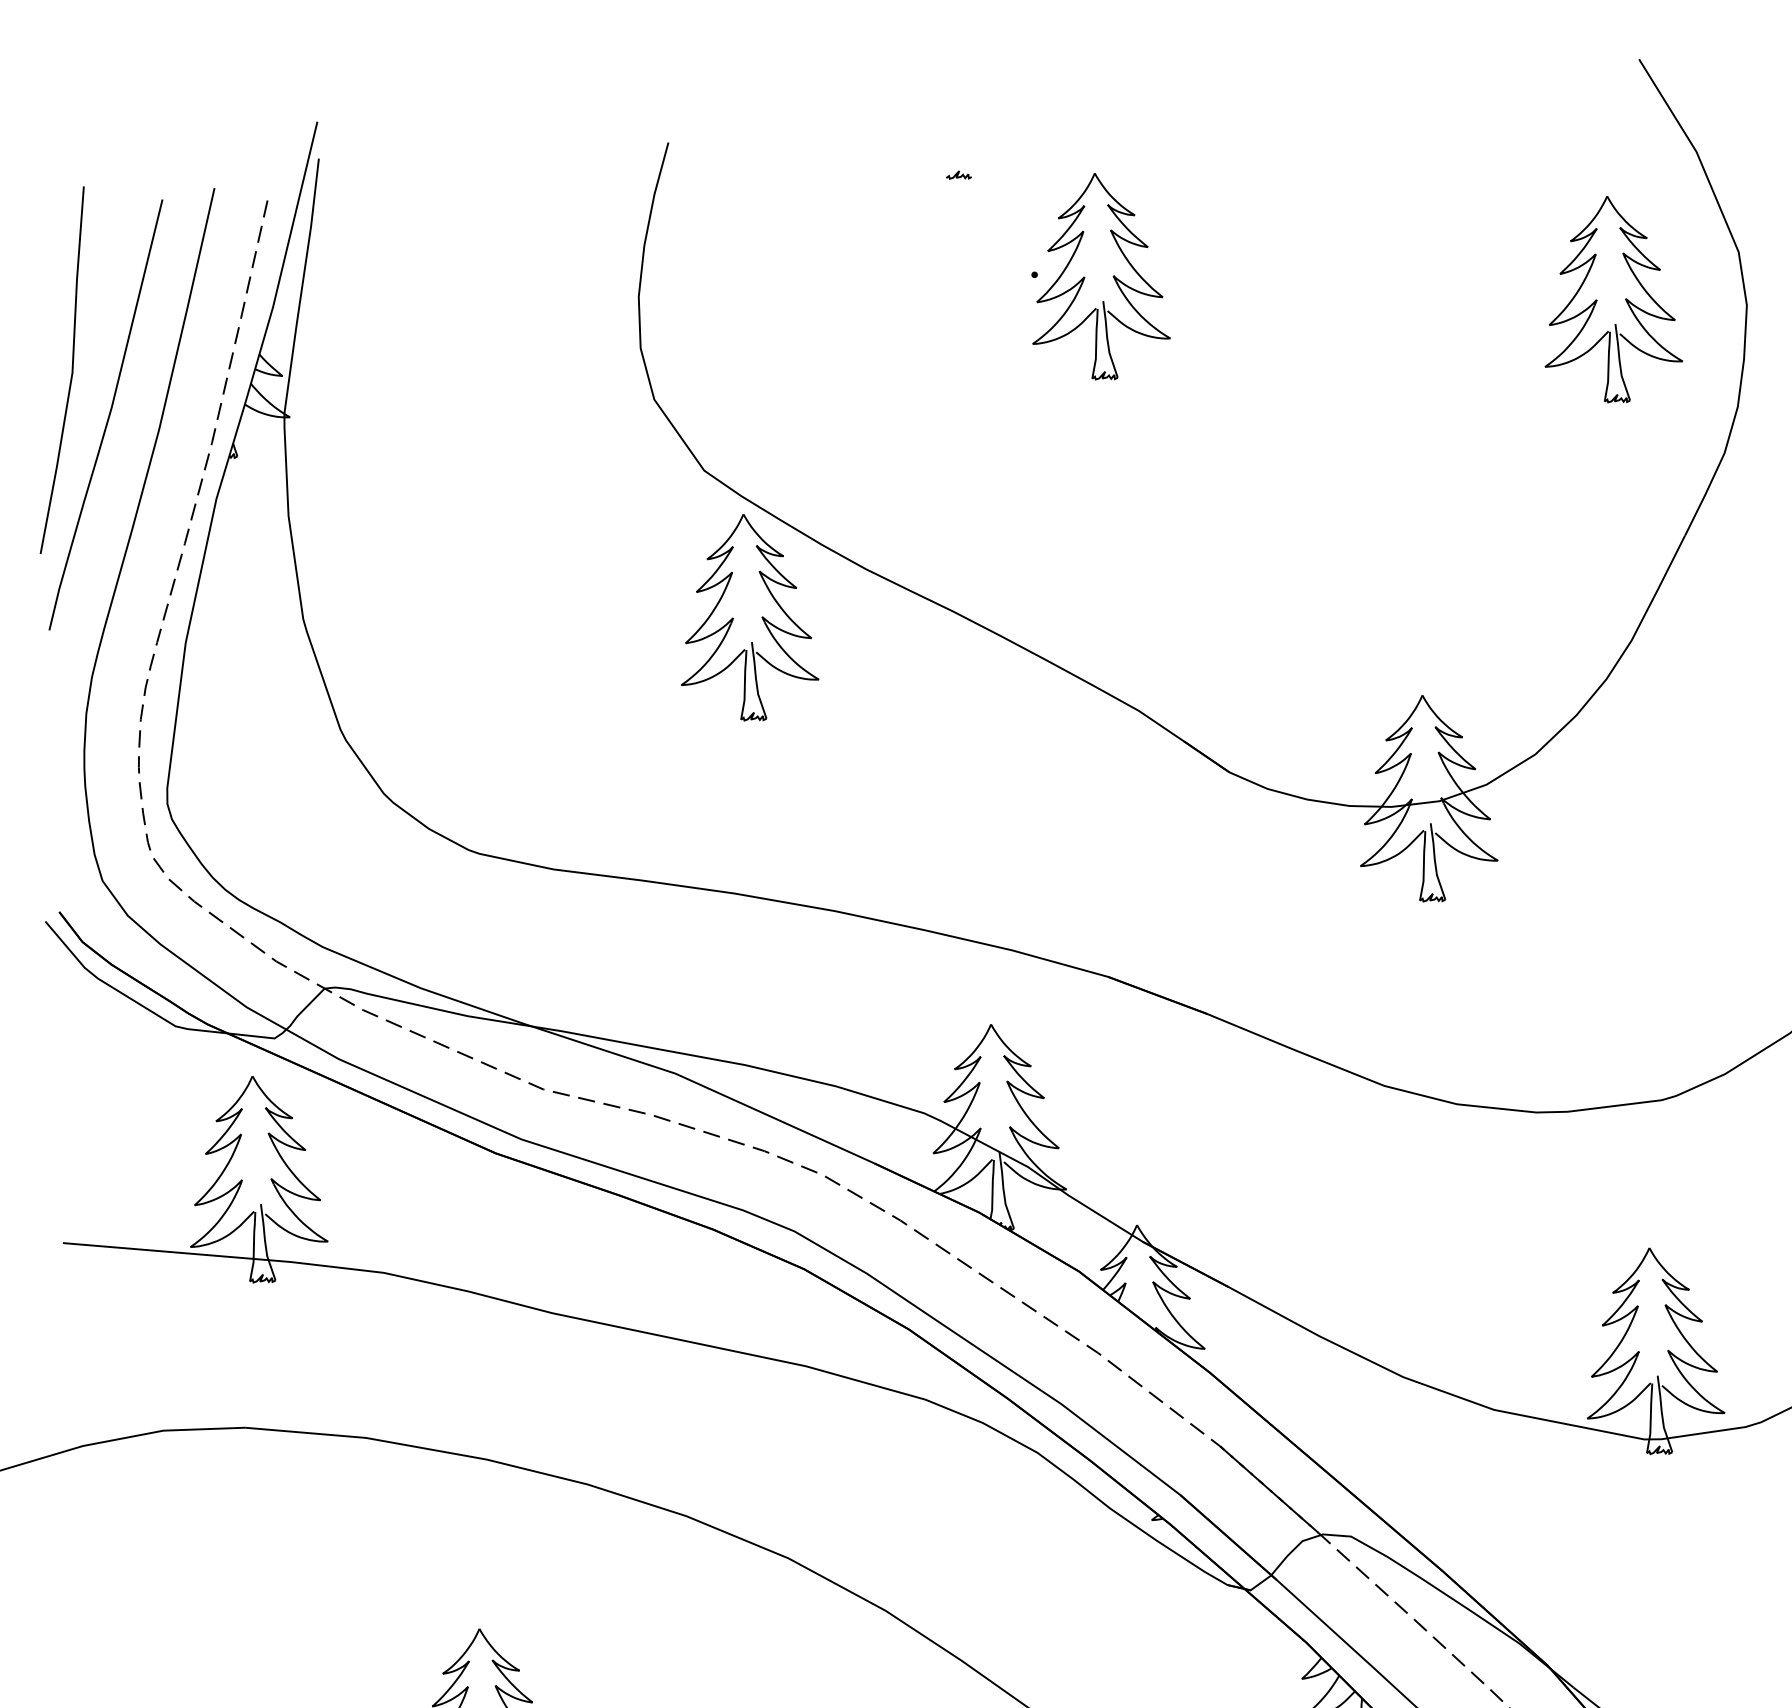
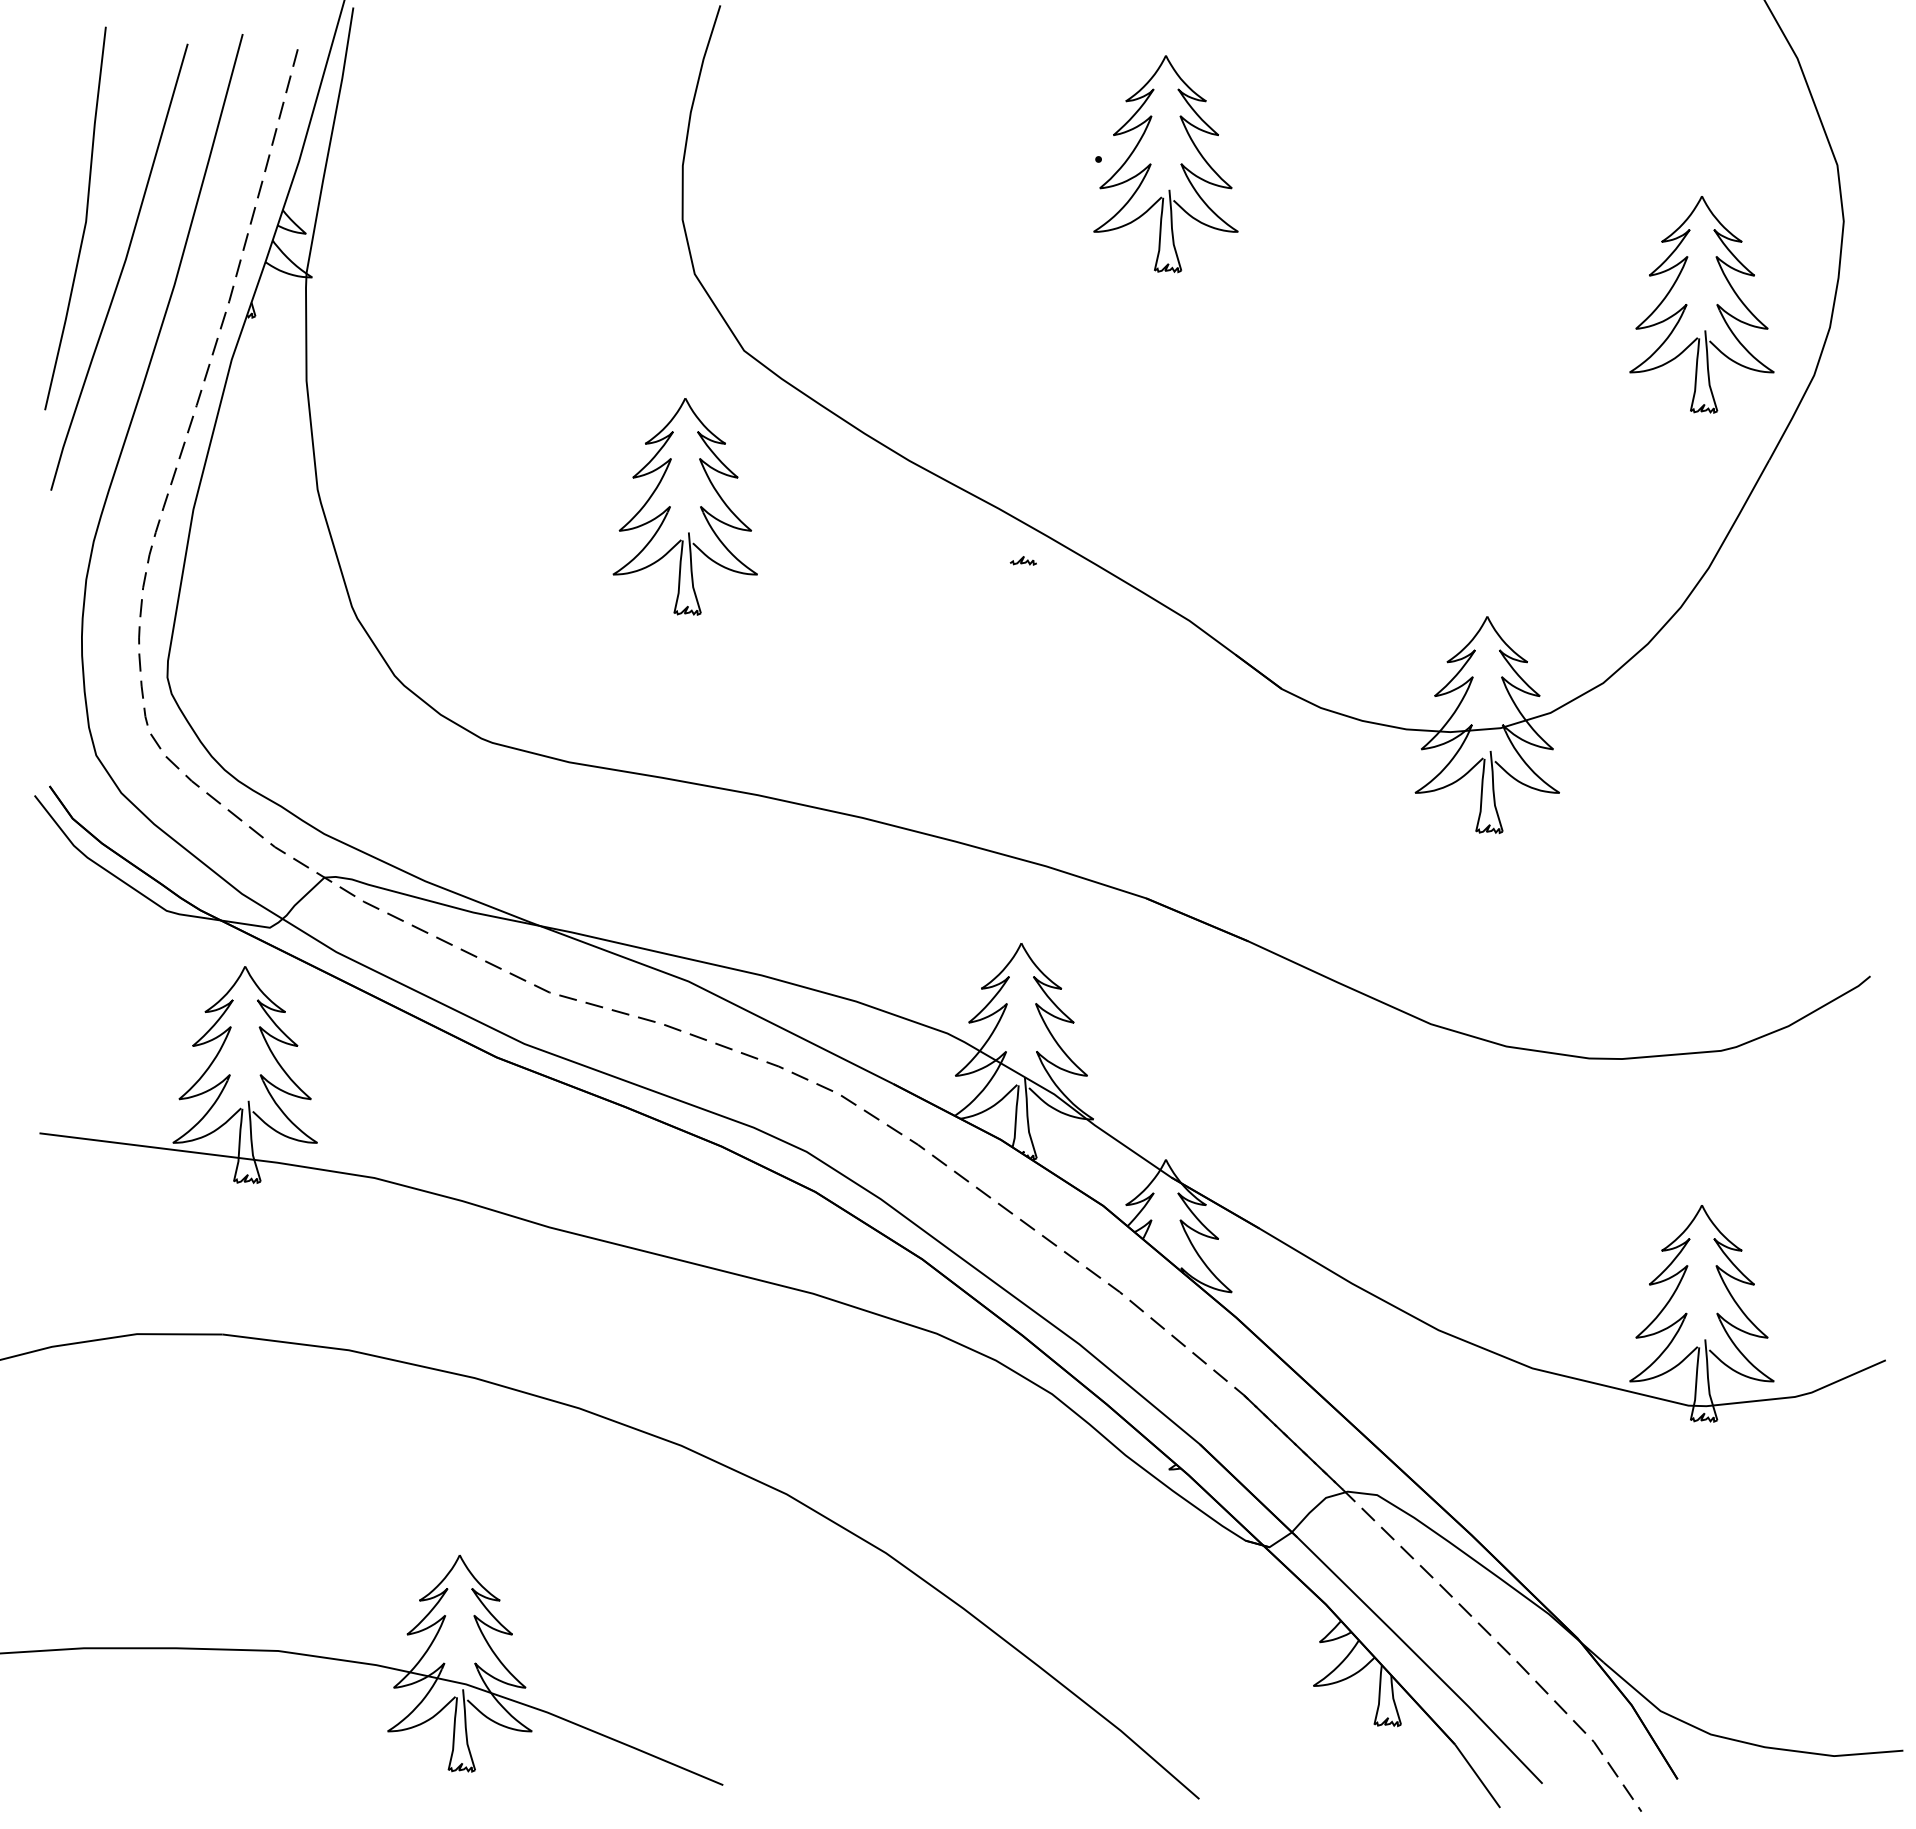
curve: (957, 174) -> (1022, 560), moved
part: (1597, 299) -> (1687, 304), moved
part: (733, 618) -> (670, 506), moved

